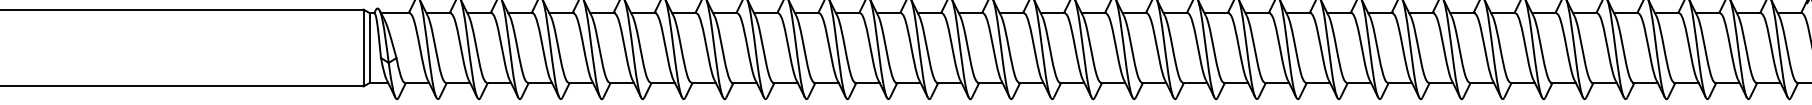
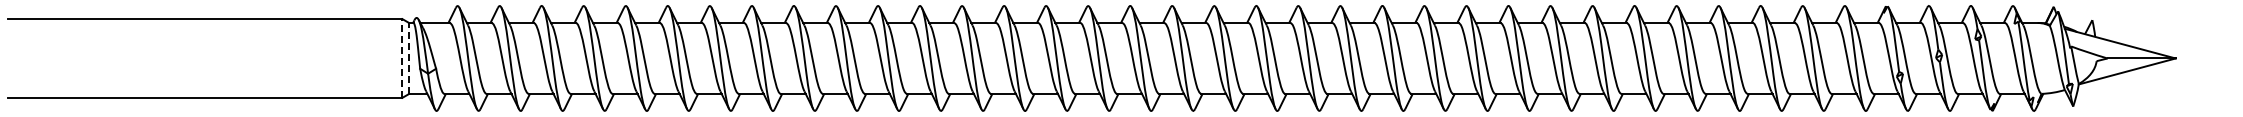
line: (363, 47) -> (402, 57), solid -> dashed
line: (370, 47) -> (409, 57), solid -> dashed

